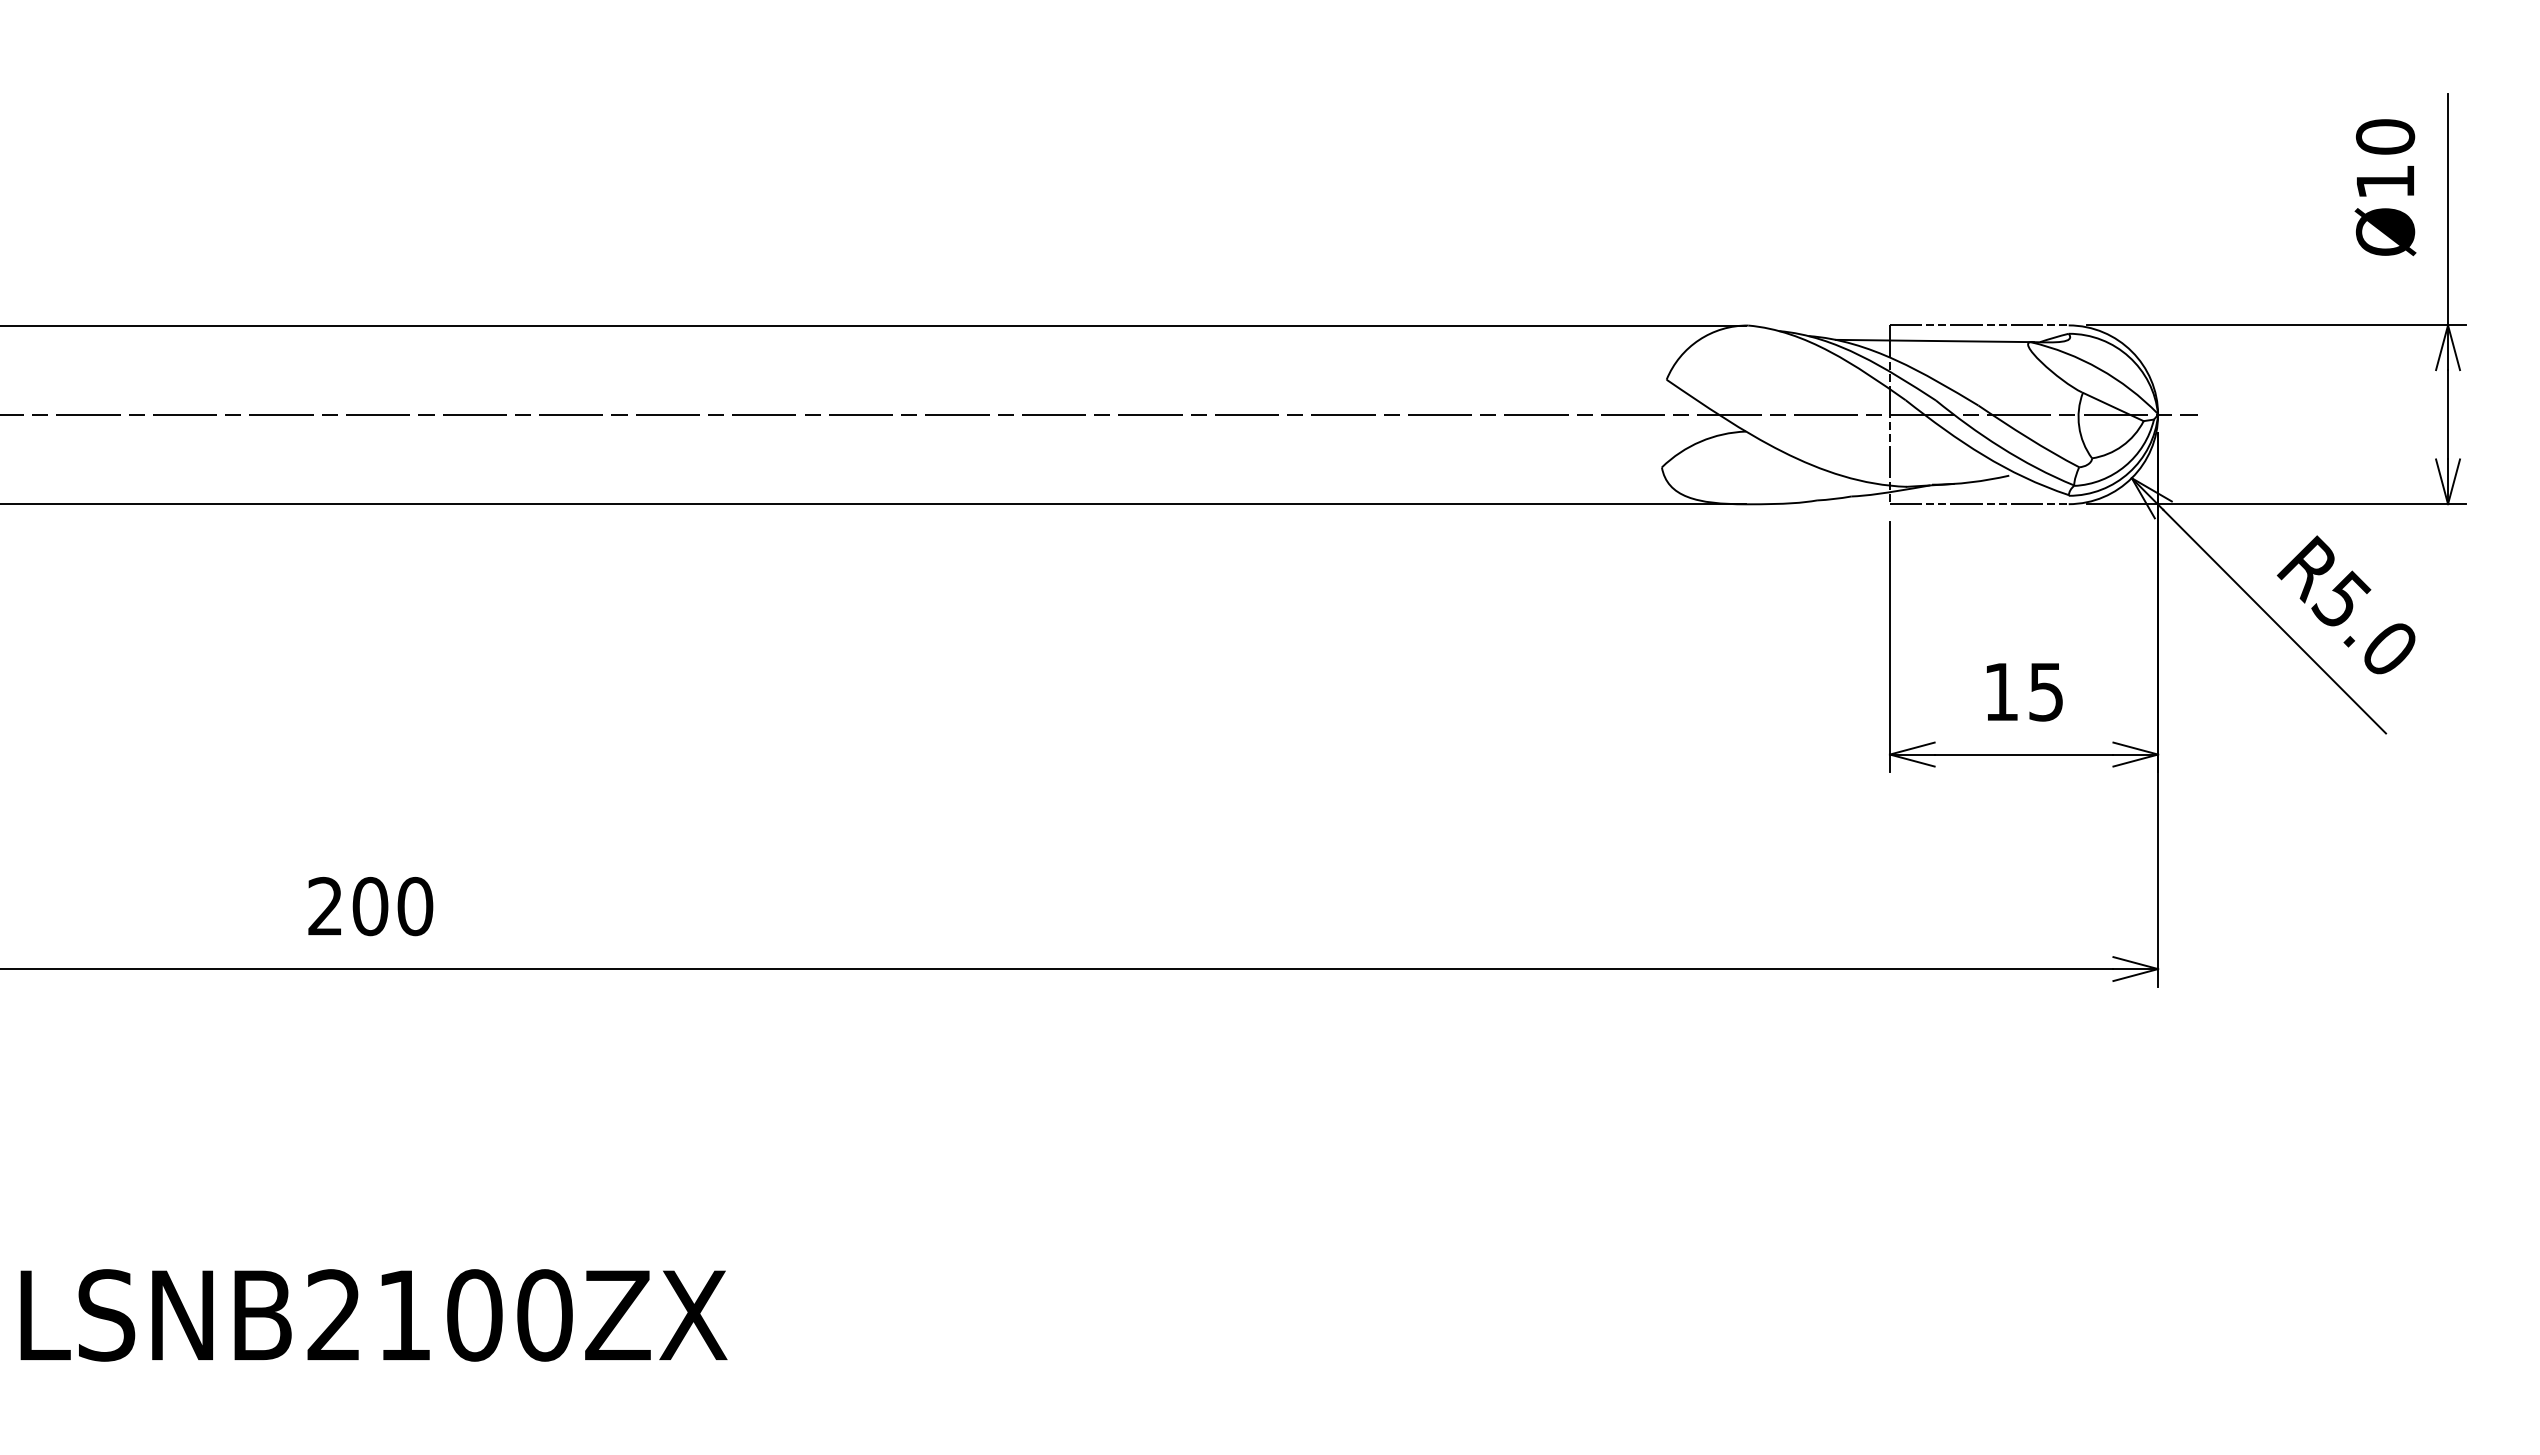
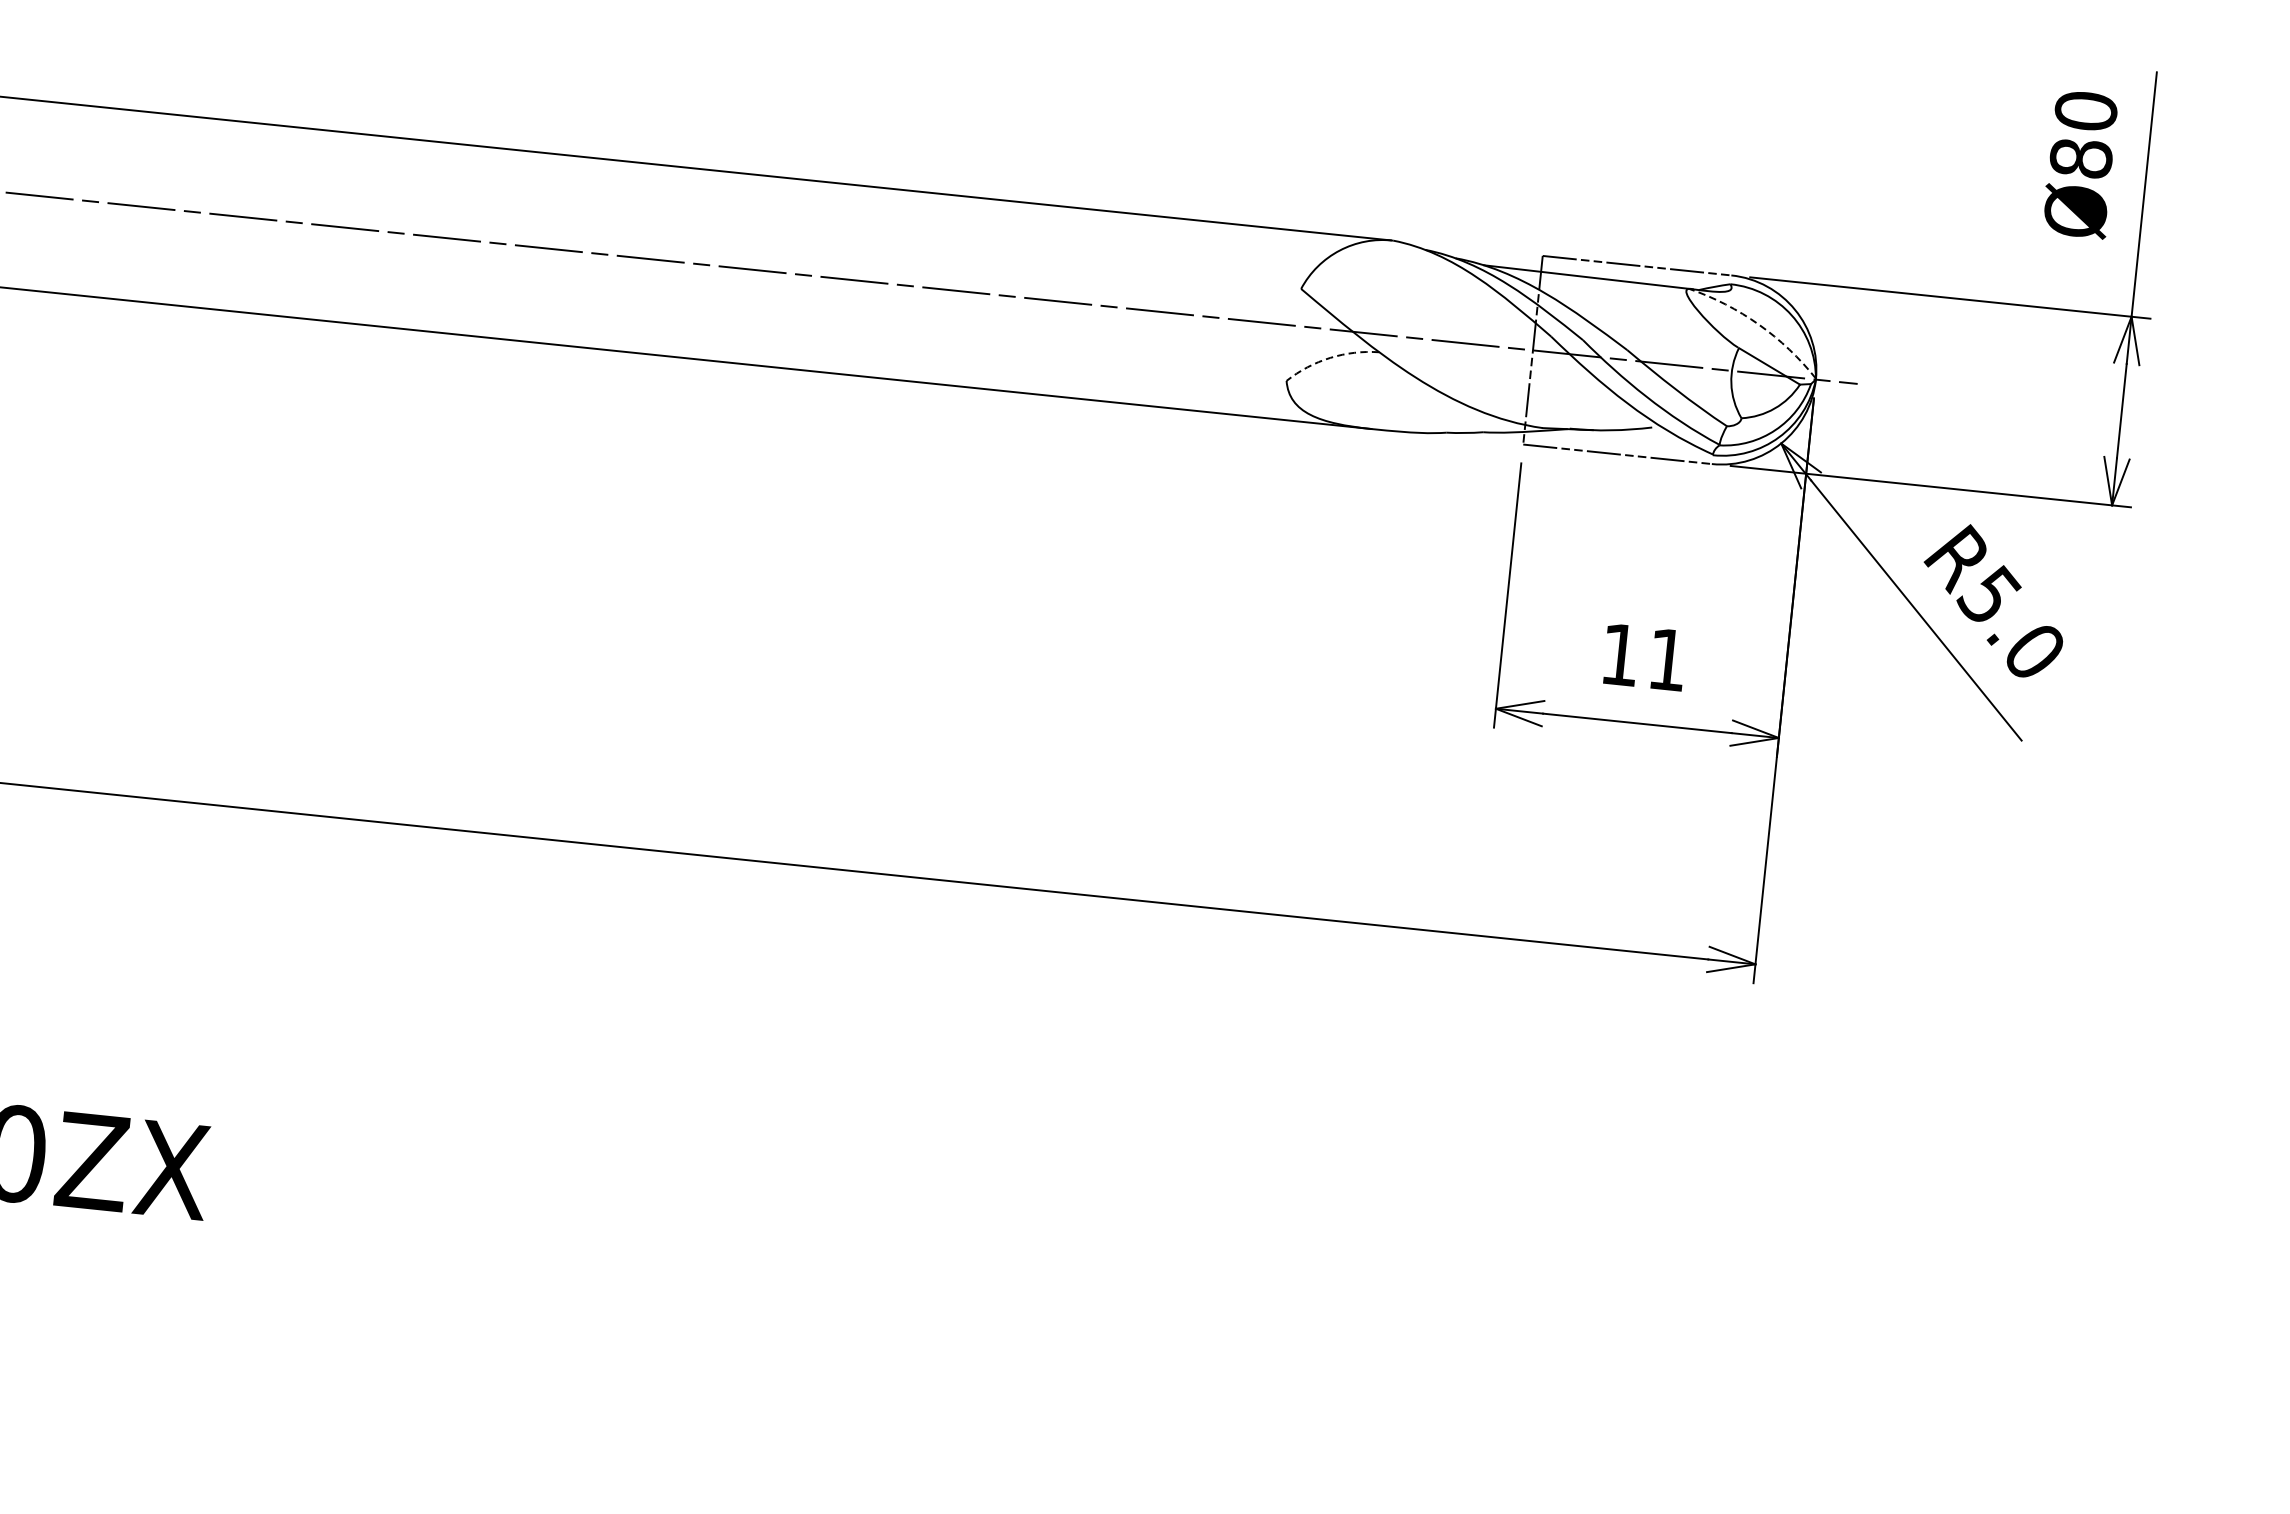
text: (2385, 181) -> (2081, 158), Ø10 -> Ø80
arc: (2099, 368) -> (1759, 324), solid -> dashed
arc: (1700, 441) -> (1330, 357), solid -> dashed
text: (2045, 692) -> (1666, 660), 15 -> 11

